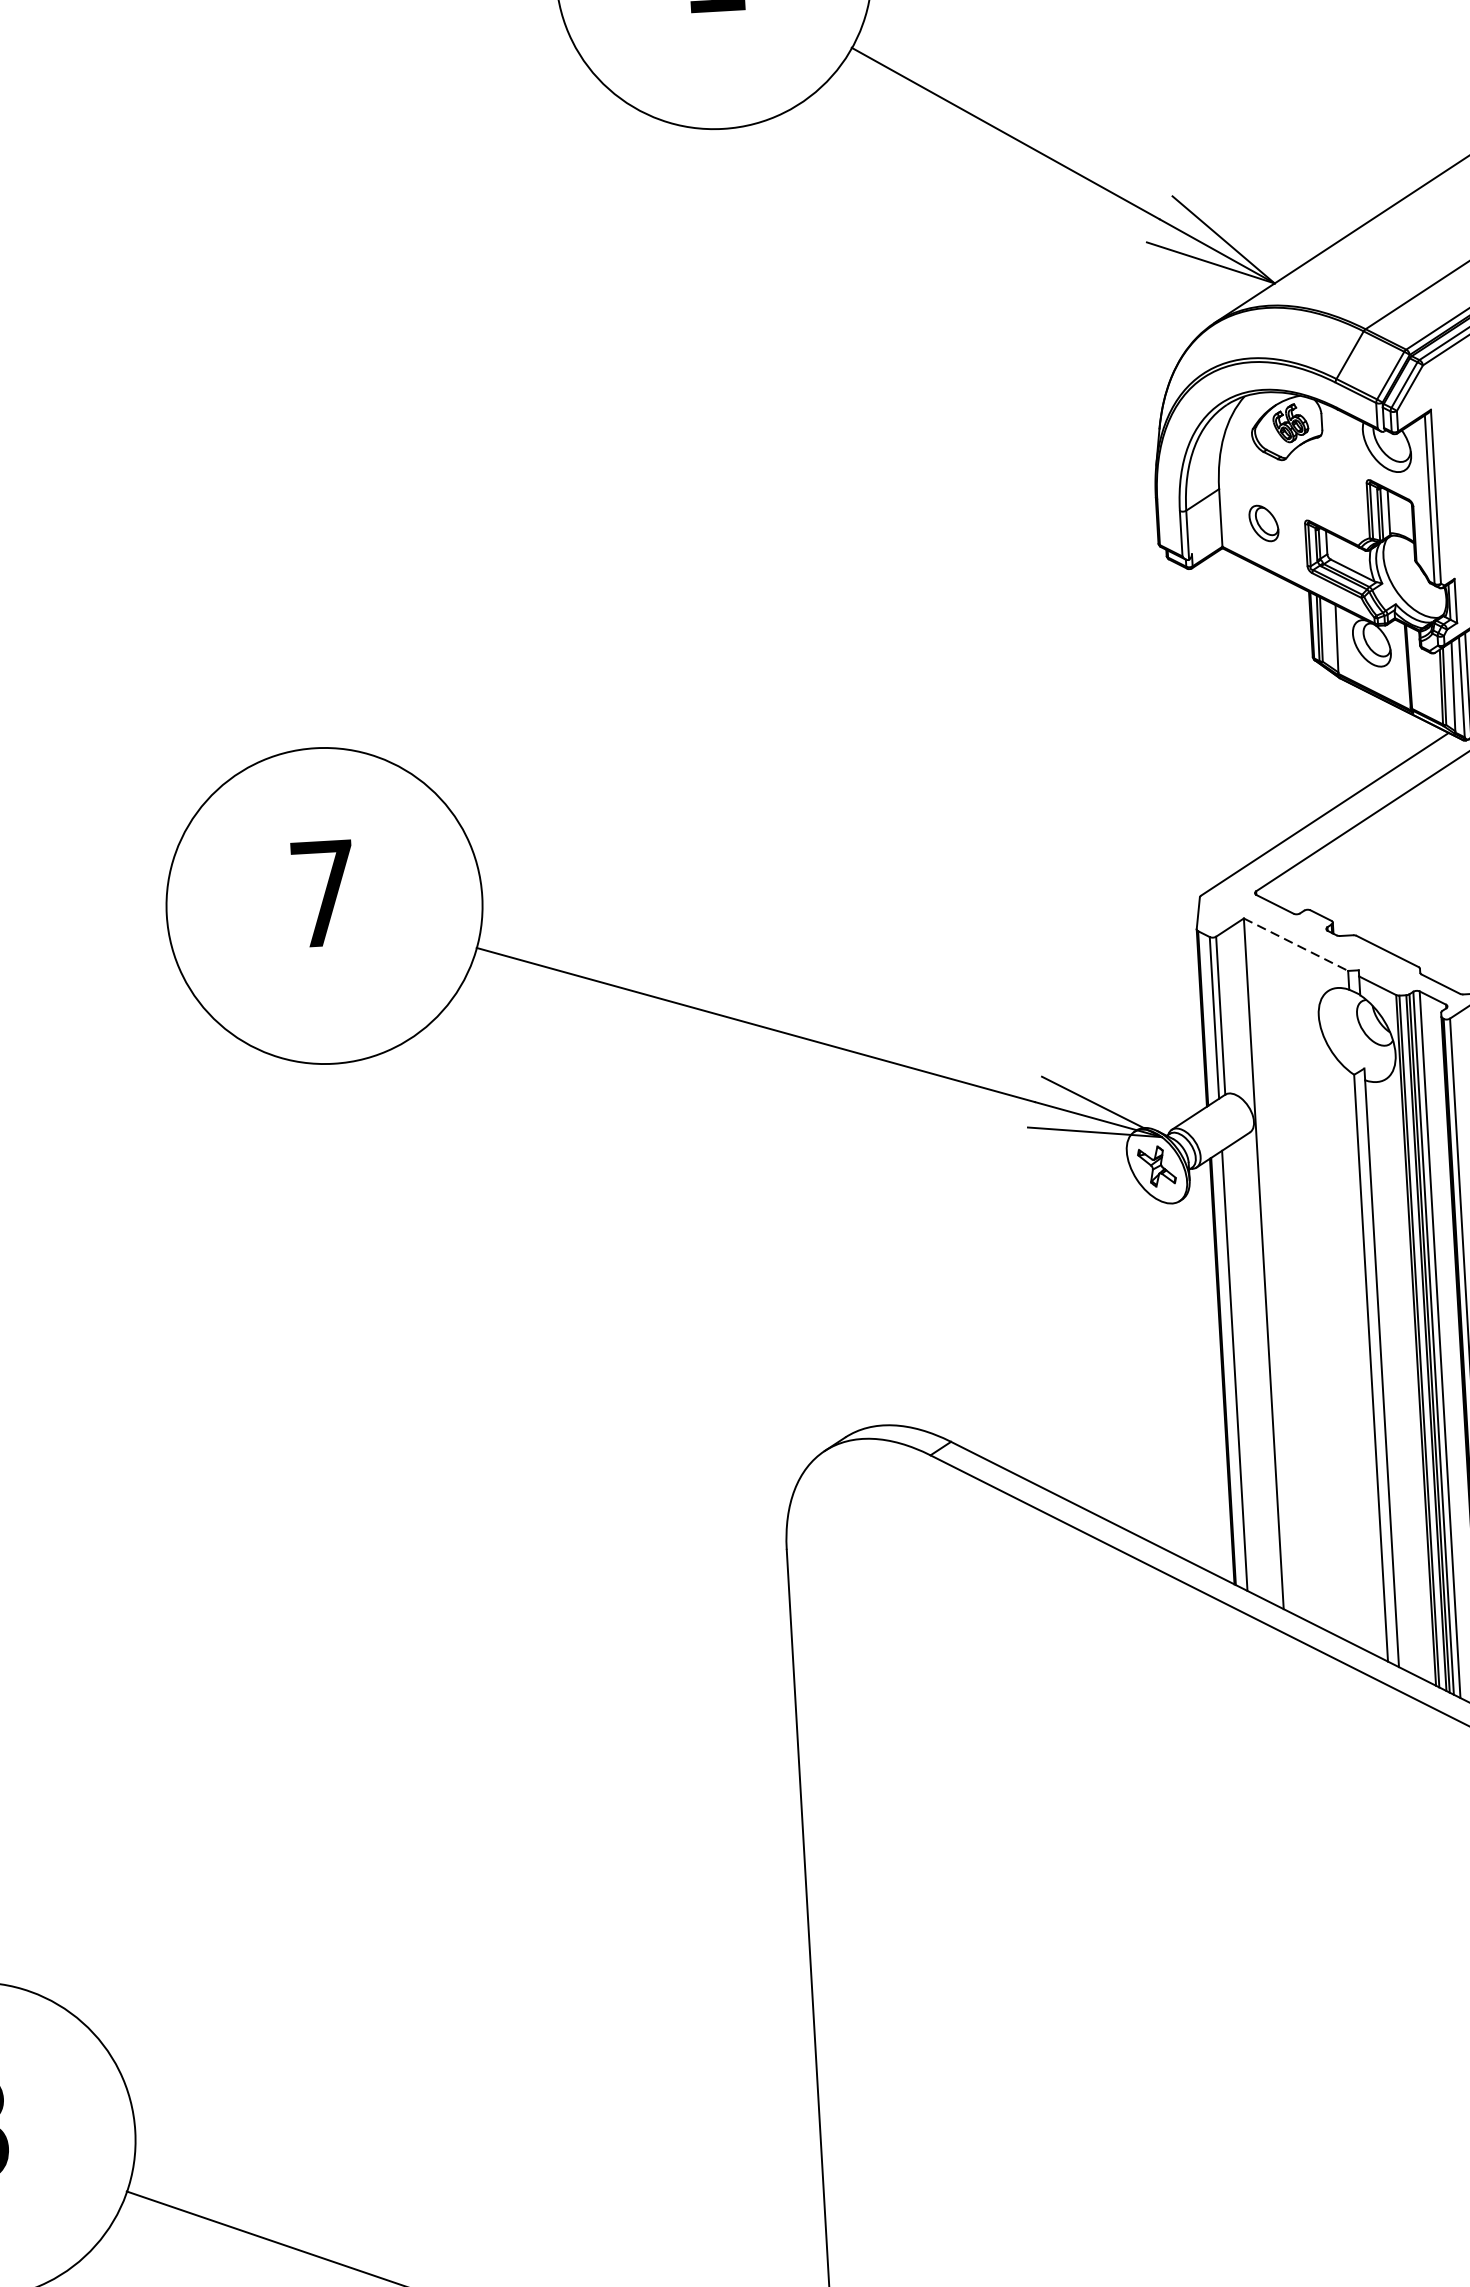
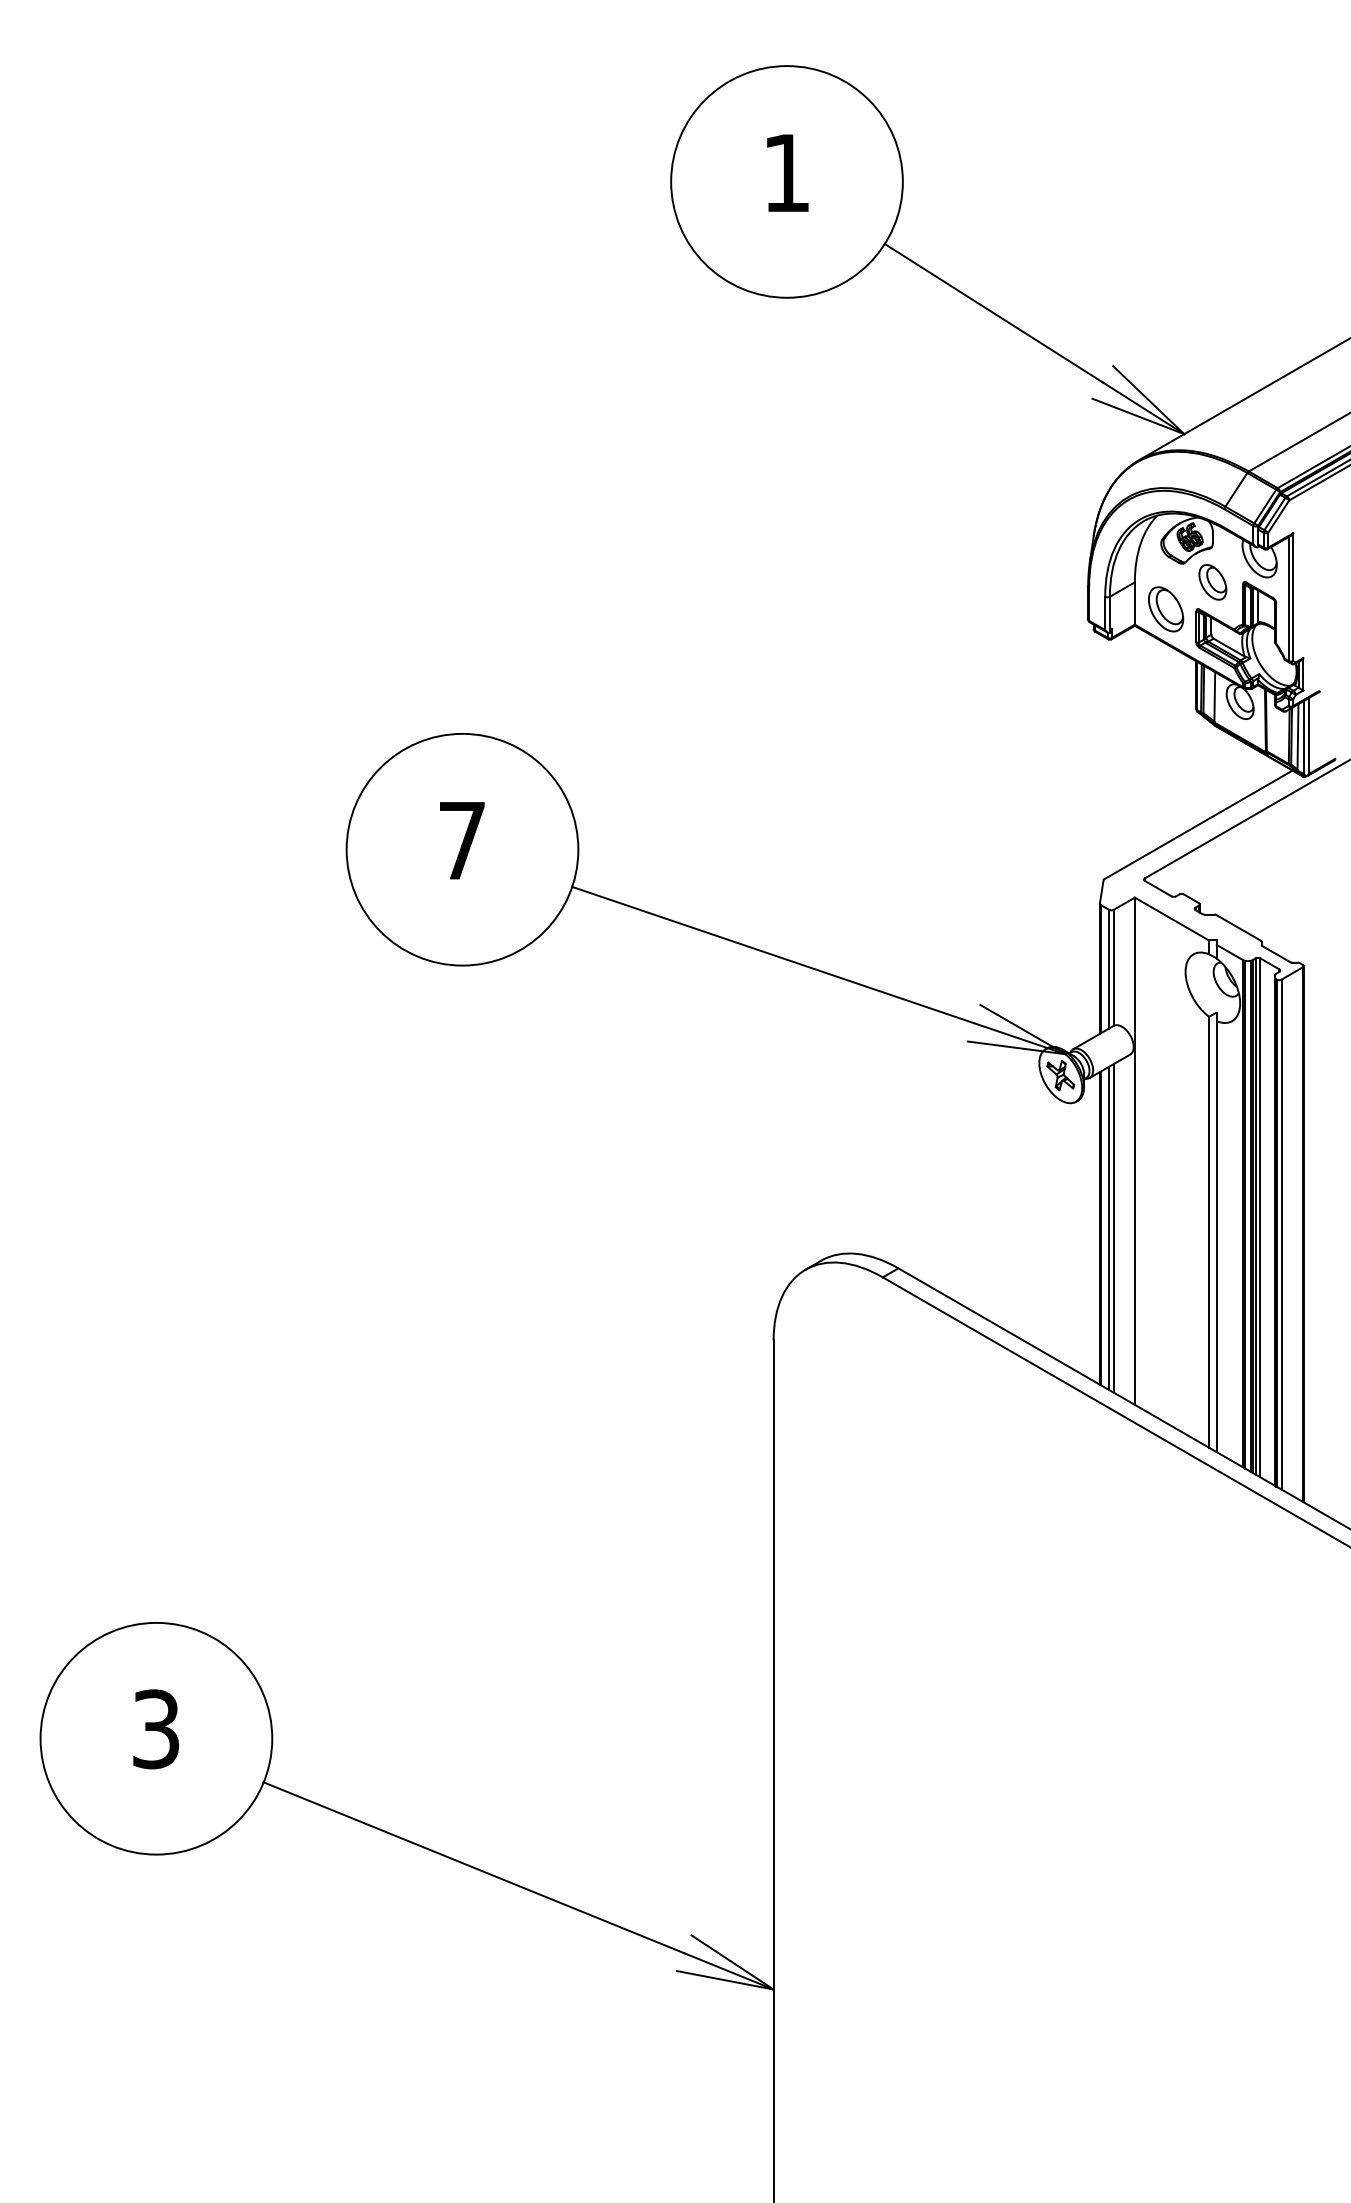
part: (1324, 483) -> (1212, 582), added
part: (1264, 523) -> (1166, 609), size x1.67
line: (1295, 945) -> (1171, 919), dashed -> solid
line: (1240, 1370) -> (1113, 1228), added

